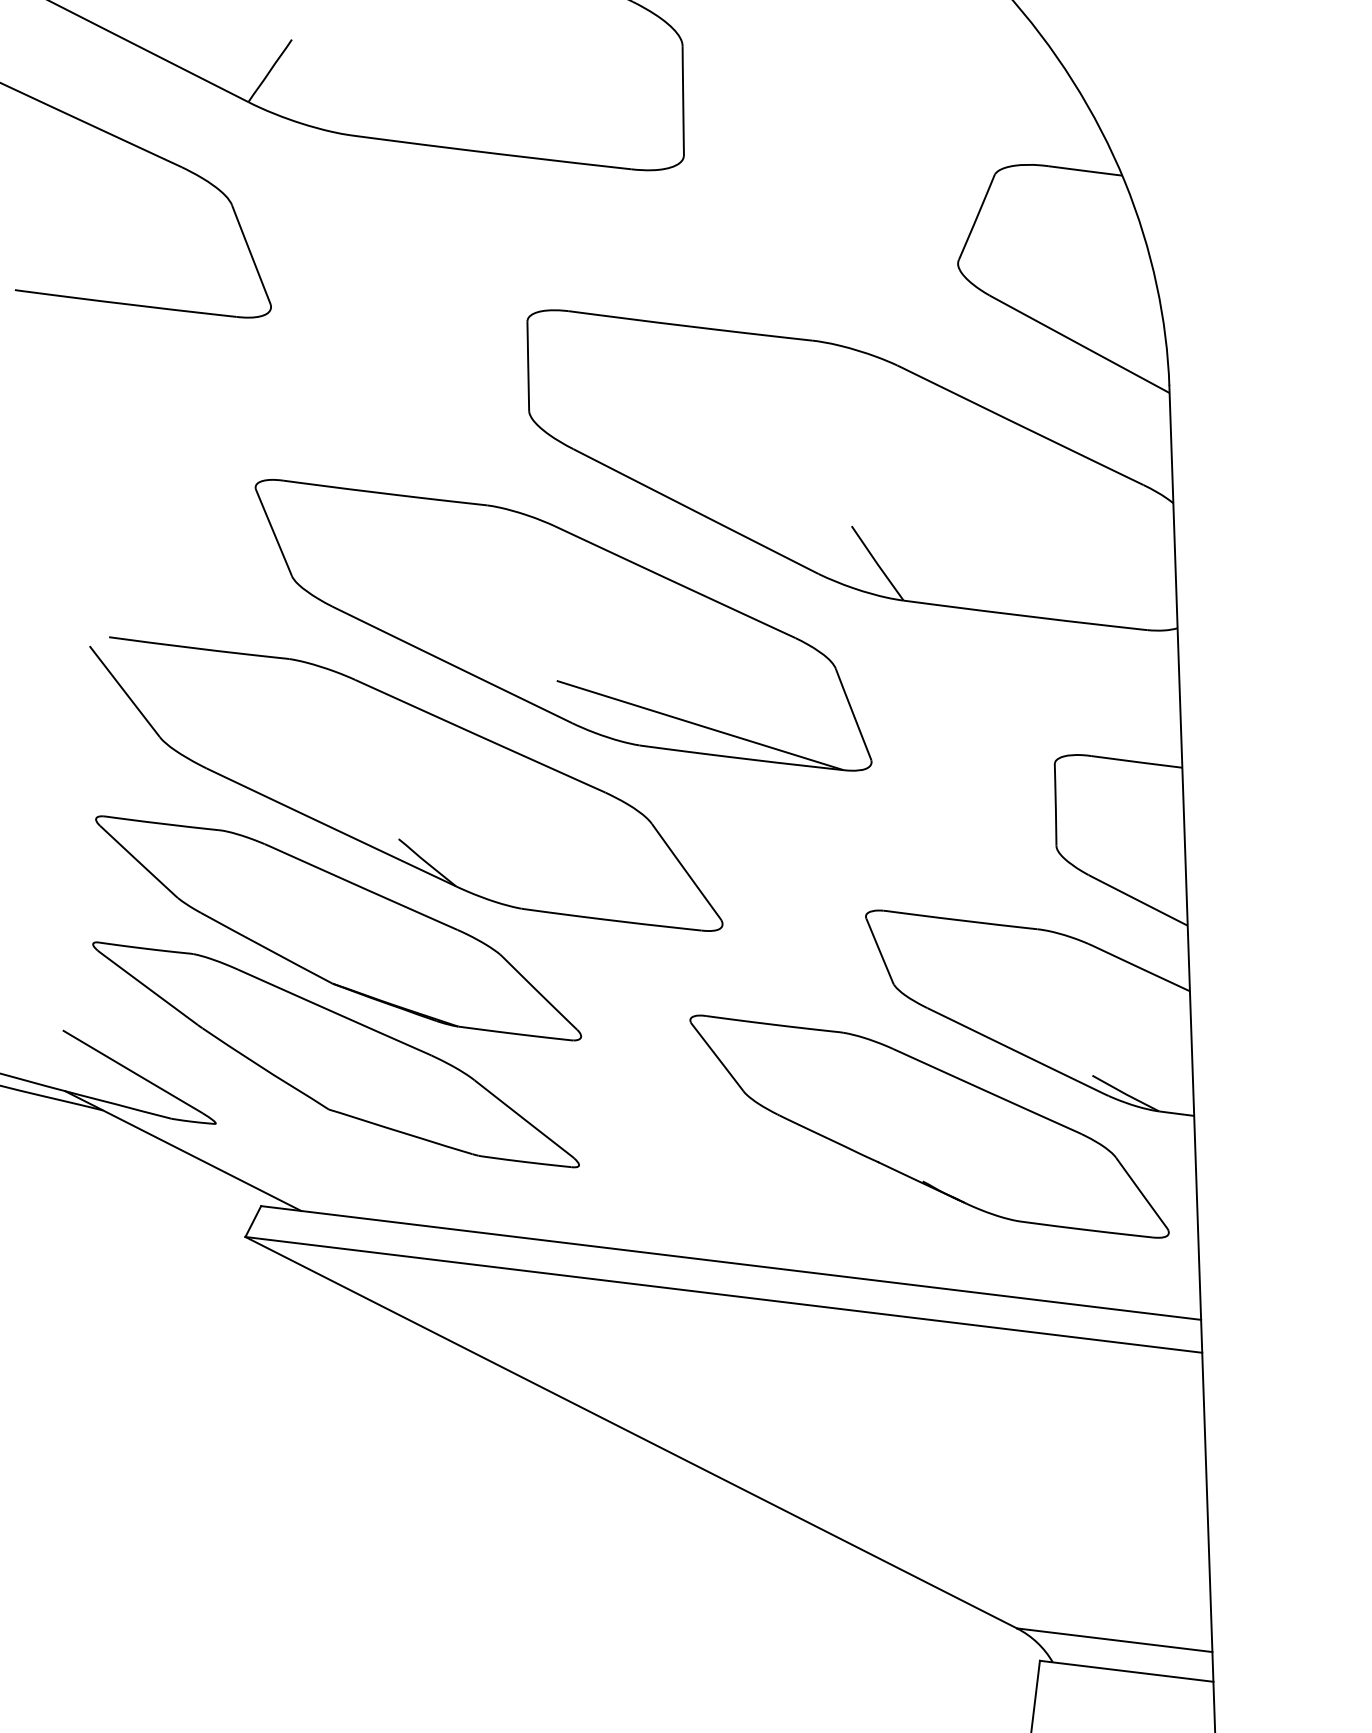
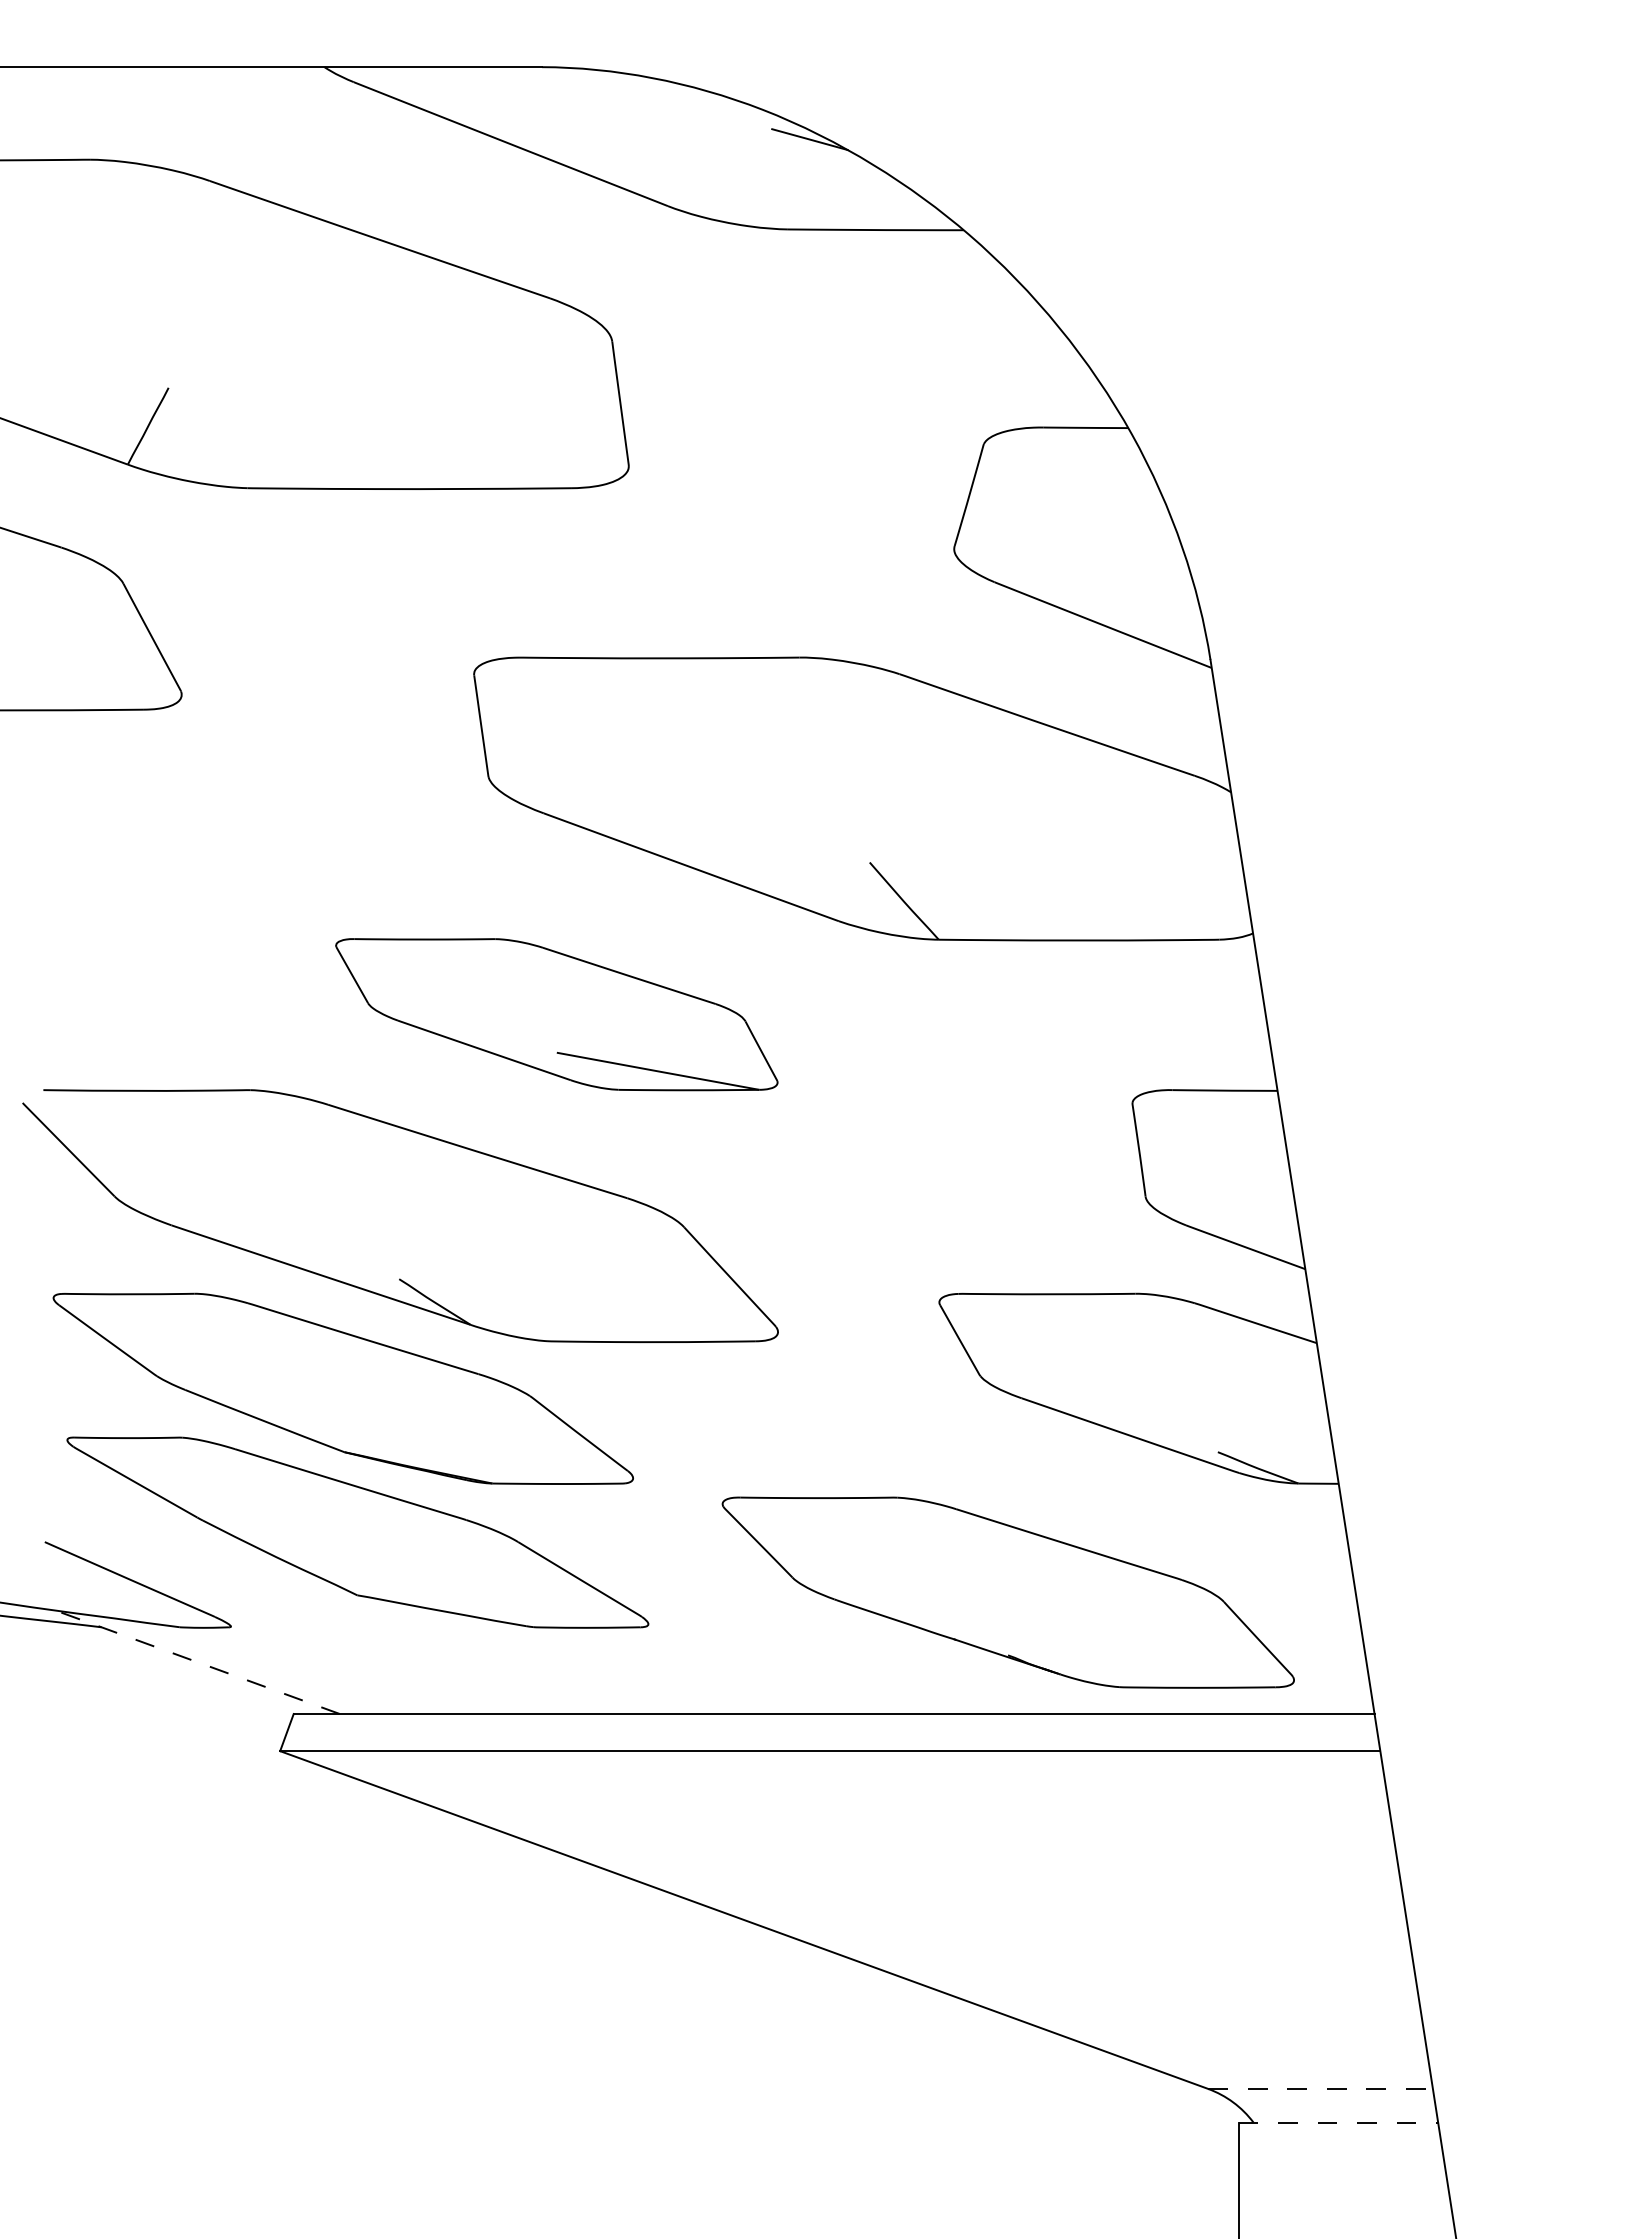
part: (563, 625) -> (556, 1014), size x0.6
part: (928, 1126) -> (1007, 1592), moved
line: (182, 1151) -> (197, 1662), solid -> dashed
line: (1115, 1639) -> (1321, 2088), solid -> dashed
line: (1126, 1671) -> (1338, 2122), solid -> dashed

